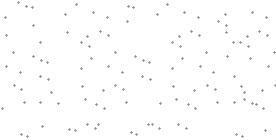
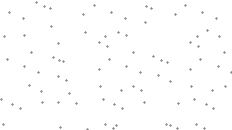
part: (195, 33) -> (213, 33), size x1.6
part: (40, 59) -> (58, 59), size x0.7
part: (146, 77) -> (164, 77), size x1.6
part: (17, 87) -> (35, 87), size x1.6

